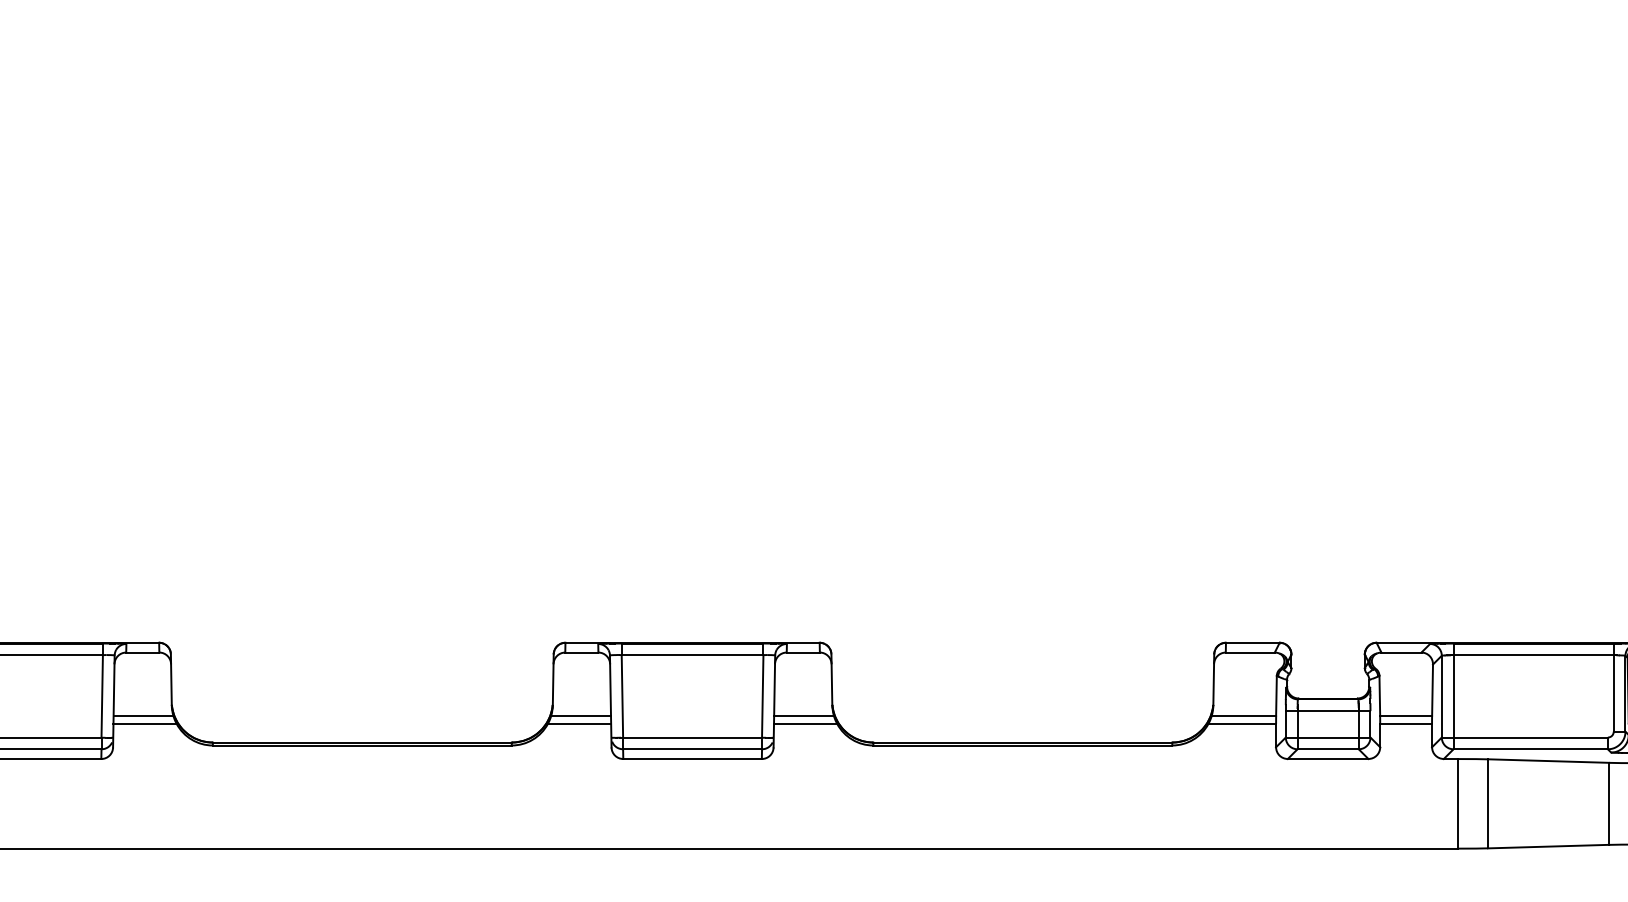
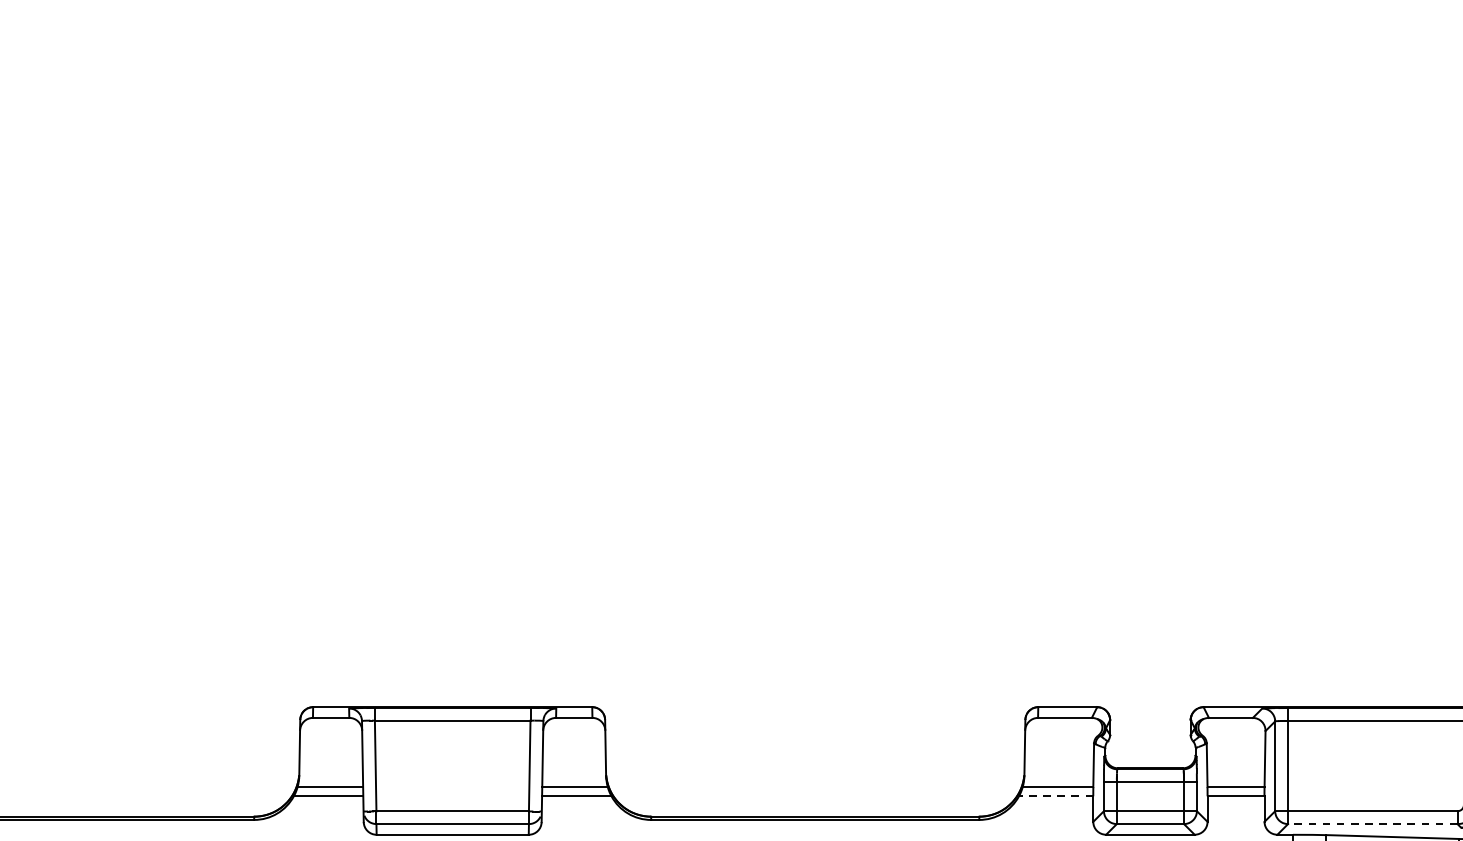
line: (1242, 723) -> (1056, 795), solid -> dashed
line: (1530, 749) -> (1372, 824), solid -> dashed

